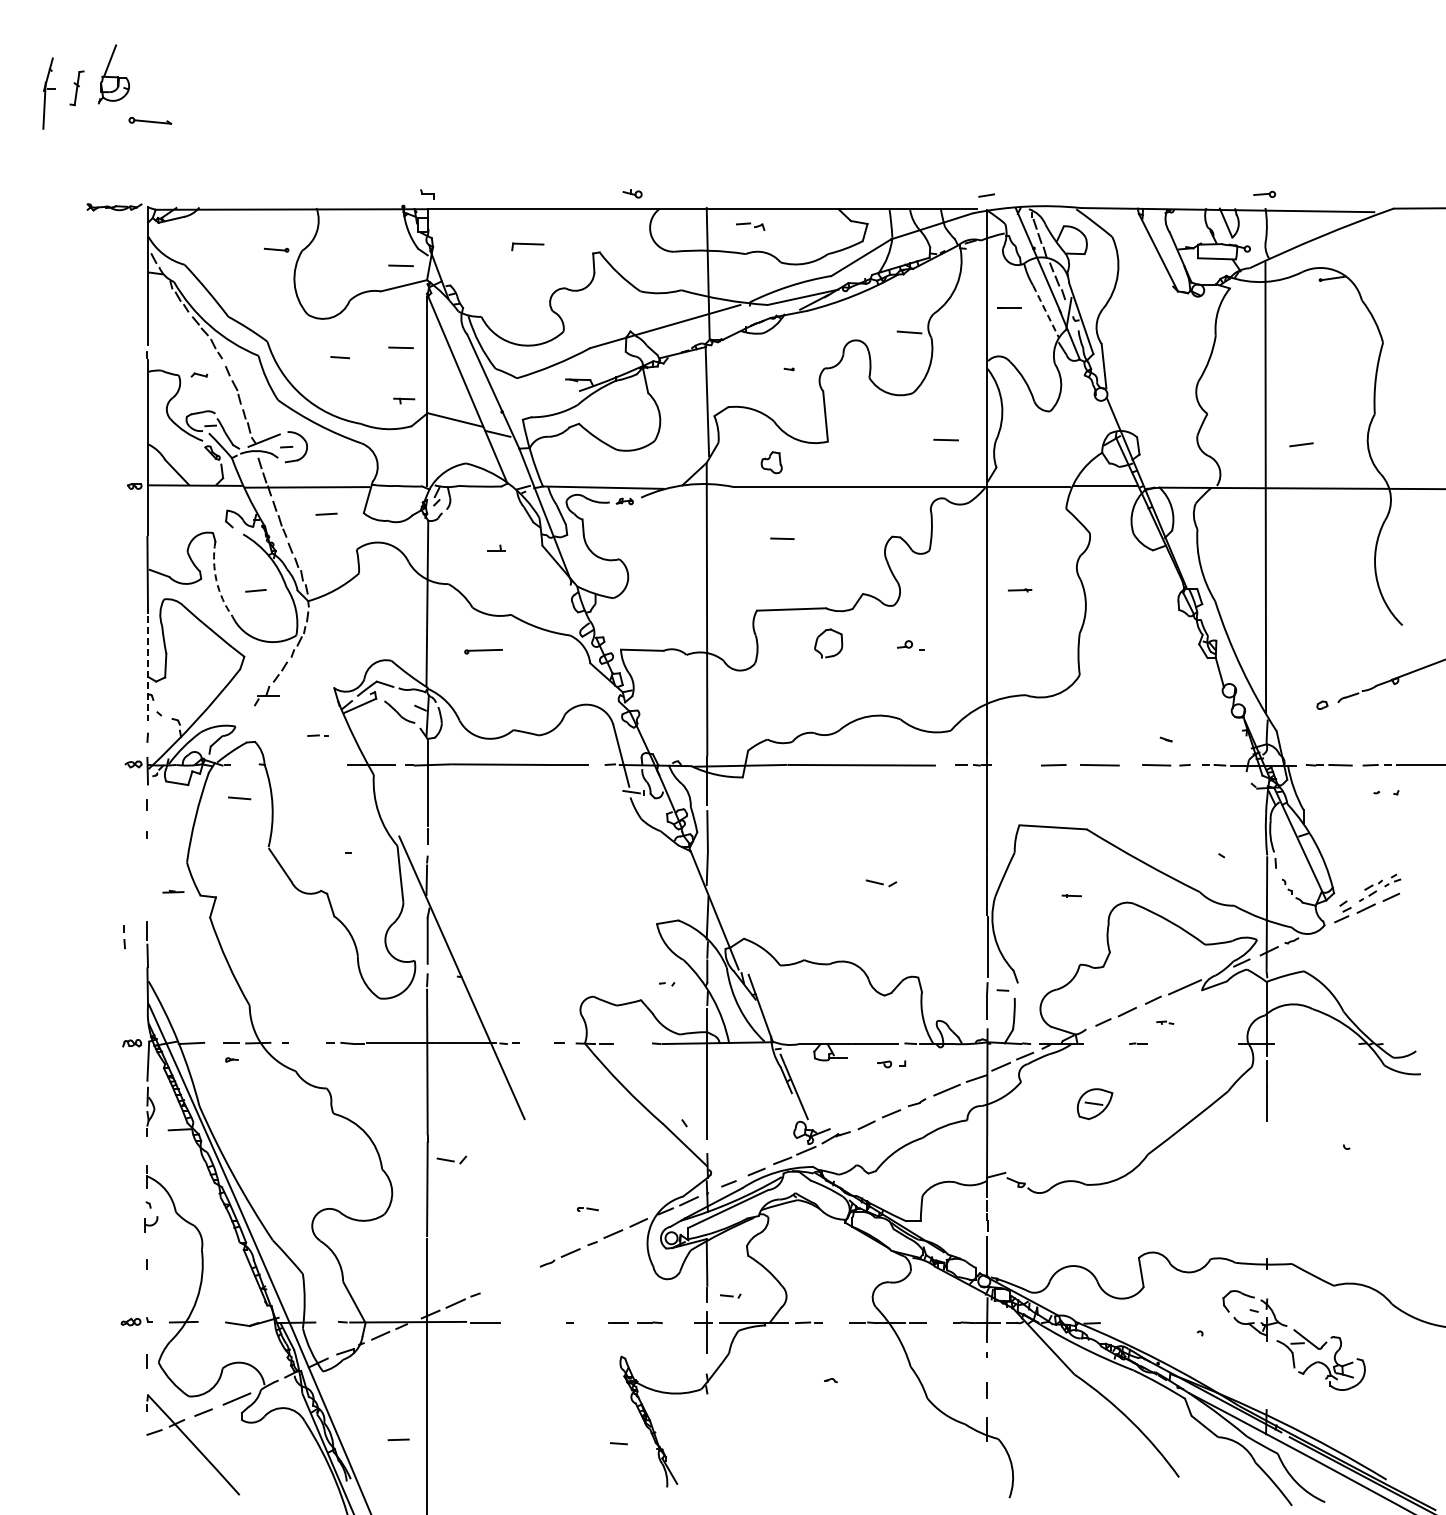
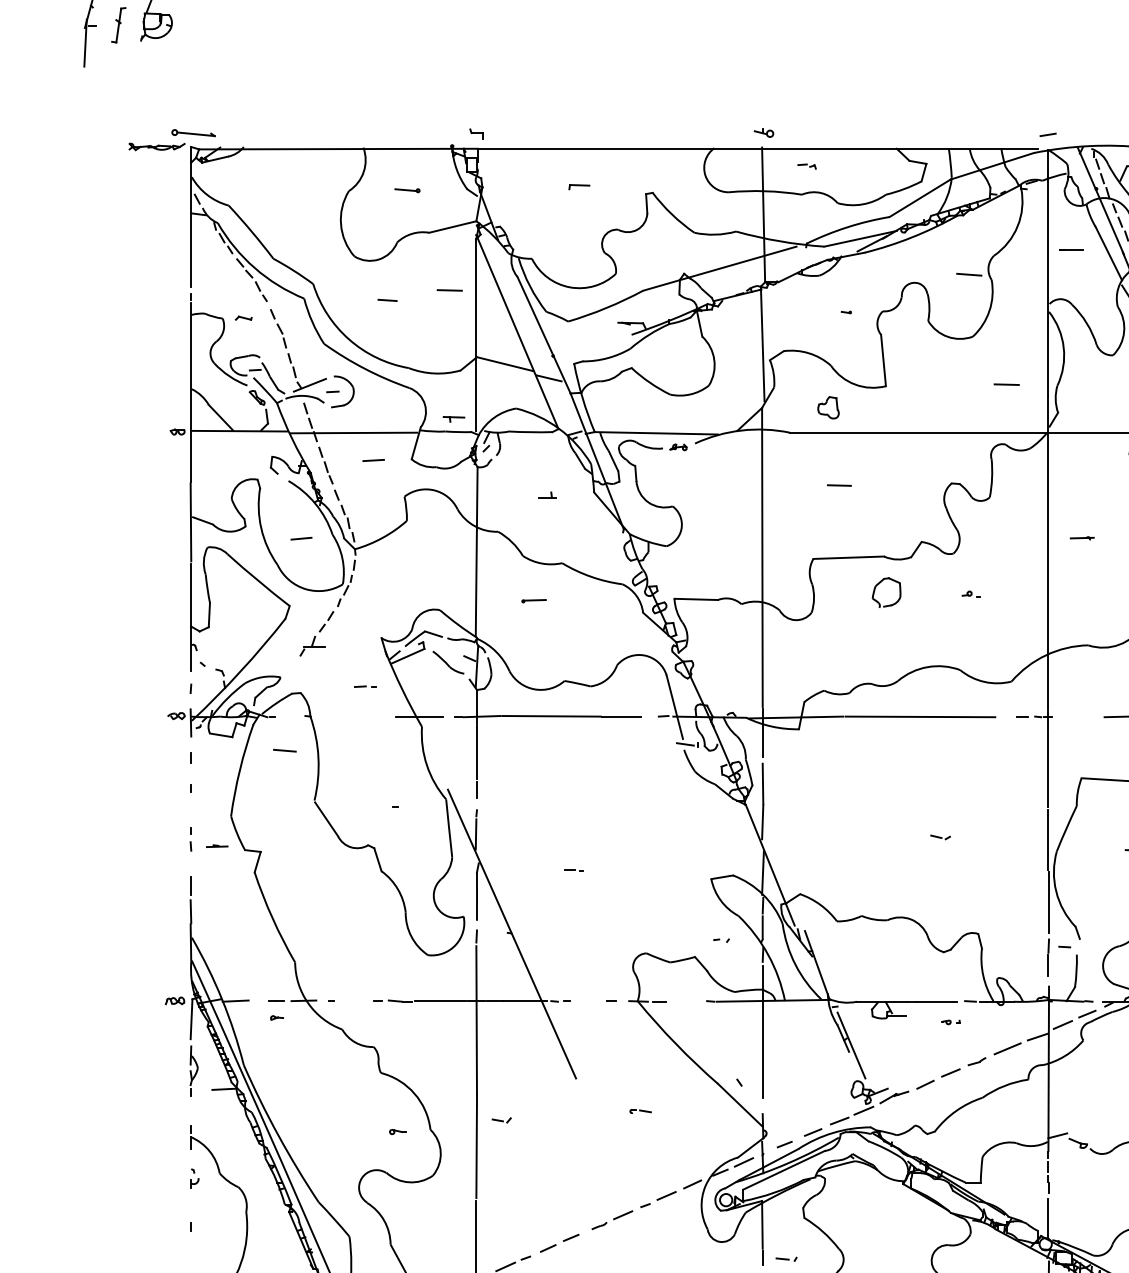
part: (150, 120) -> (193, 132), moved
part: (632, 193) -> (763, 132), moved
part: (750, 226) -> (806, 166), size x0.62
part: (527, 246) -> (578, 186), size x0.62
part: (276, 249) -> (407, 189), moved
line: (400, 265) -> (449, 206), removed
line: (1046, 312) -> (1109, 254), dashed -> solid
part: (404, 400) -> (454, 418), moved
arc: (216, 580) -> (261, 528), dashed -> solid
part: (911, 644) -> (971, 593), size x0.62
part: (483, 652) -> (534, 601), size x0.62
line: (148, 668) -> (191, 618), dashed -> solid
part: (881, 882) -> (940, 836), size x0.62
line: (522, 915) -> (573, 870), added
part: (124, 937) -> (190, 839), moved
part: (891, 1063) -> (950, 1021), size x0.62
part: (451, 1160) -> (501, 1120), size x0.62
part: (350, 1171) -> (398, 1131), added
part: (587, 1209) -> (640, 1111), moved
part: (151, 1217) -> (194, 1178), size x0.62
part: (508, 1280) -> (559, 1243), added

